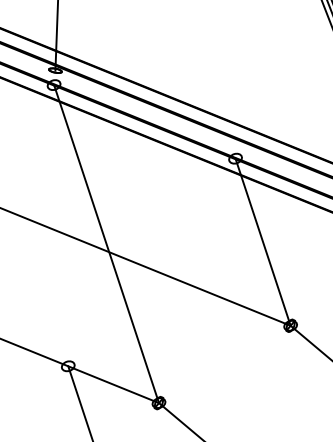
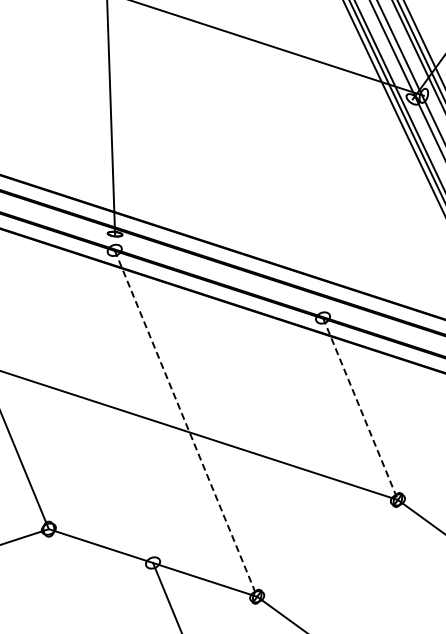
line: (263, 242) -> (360, 409), solid -> dashed
line: (106, 244) -> (186, 424), solid -> dashed

